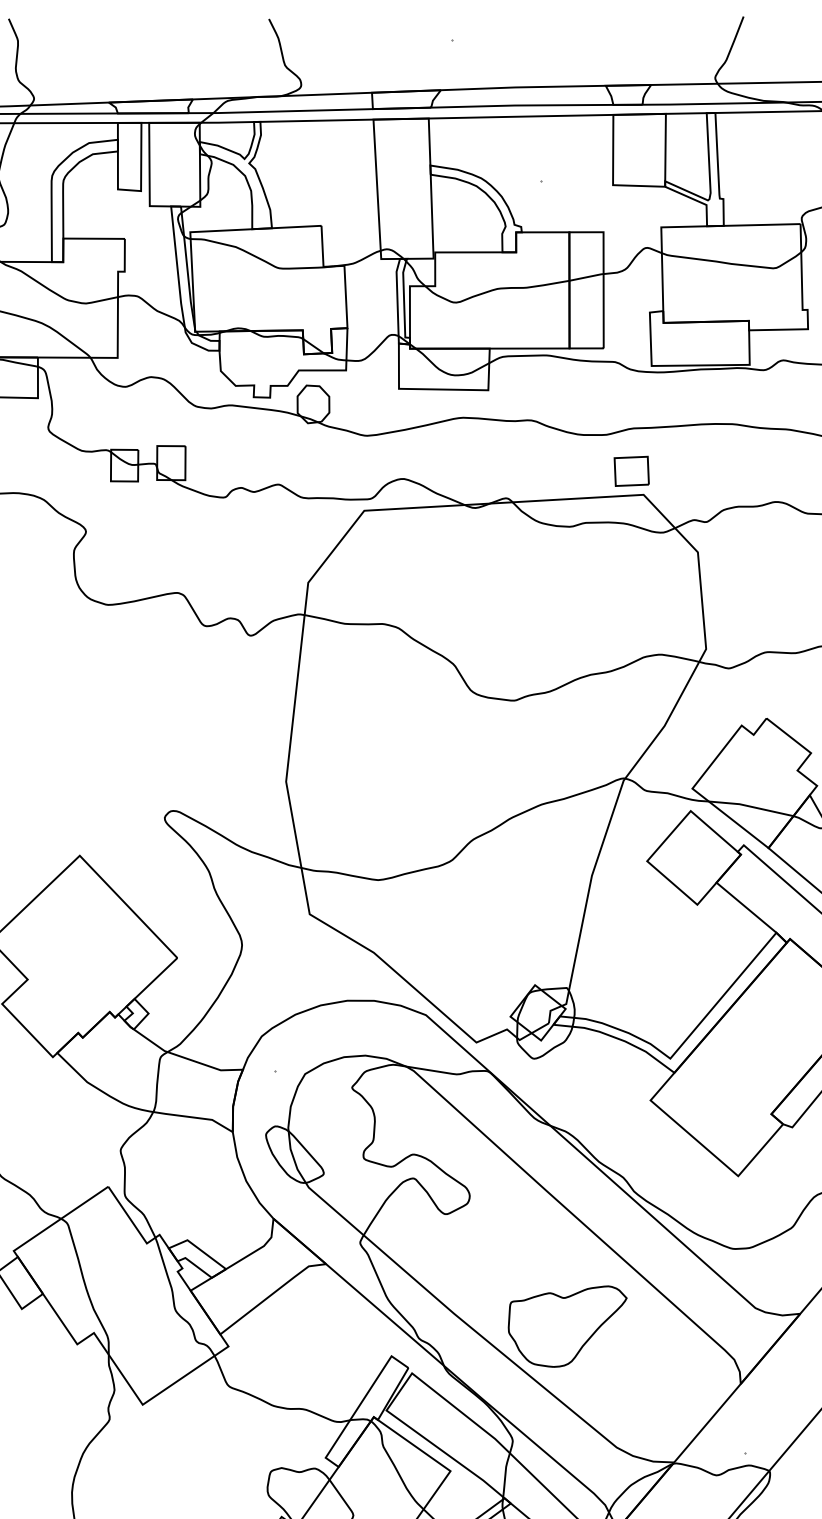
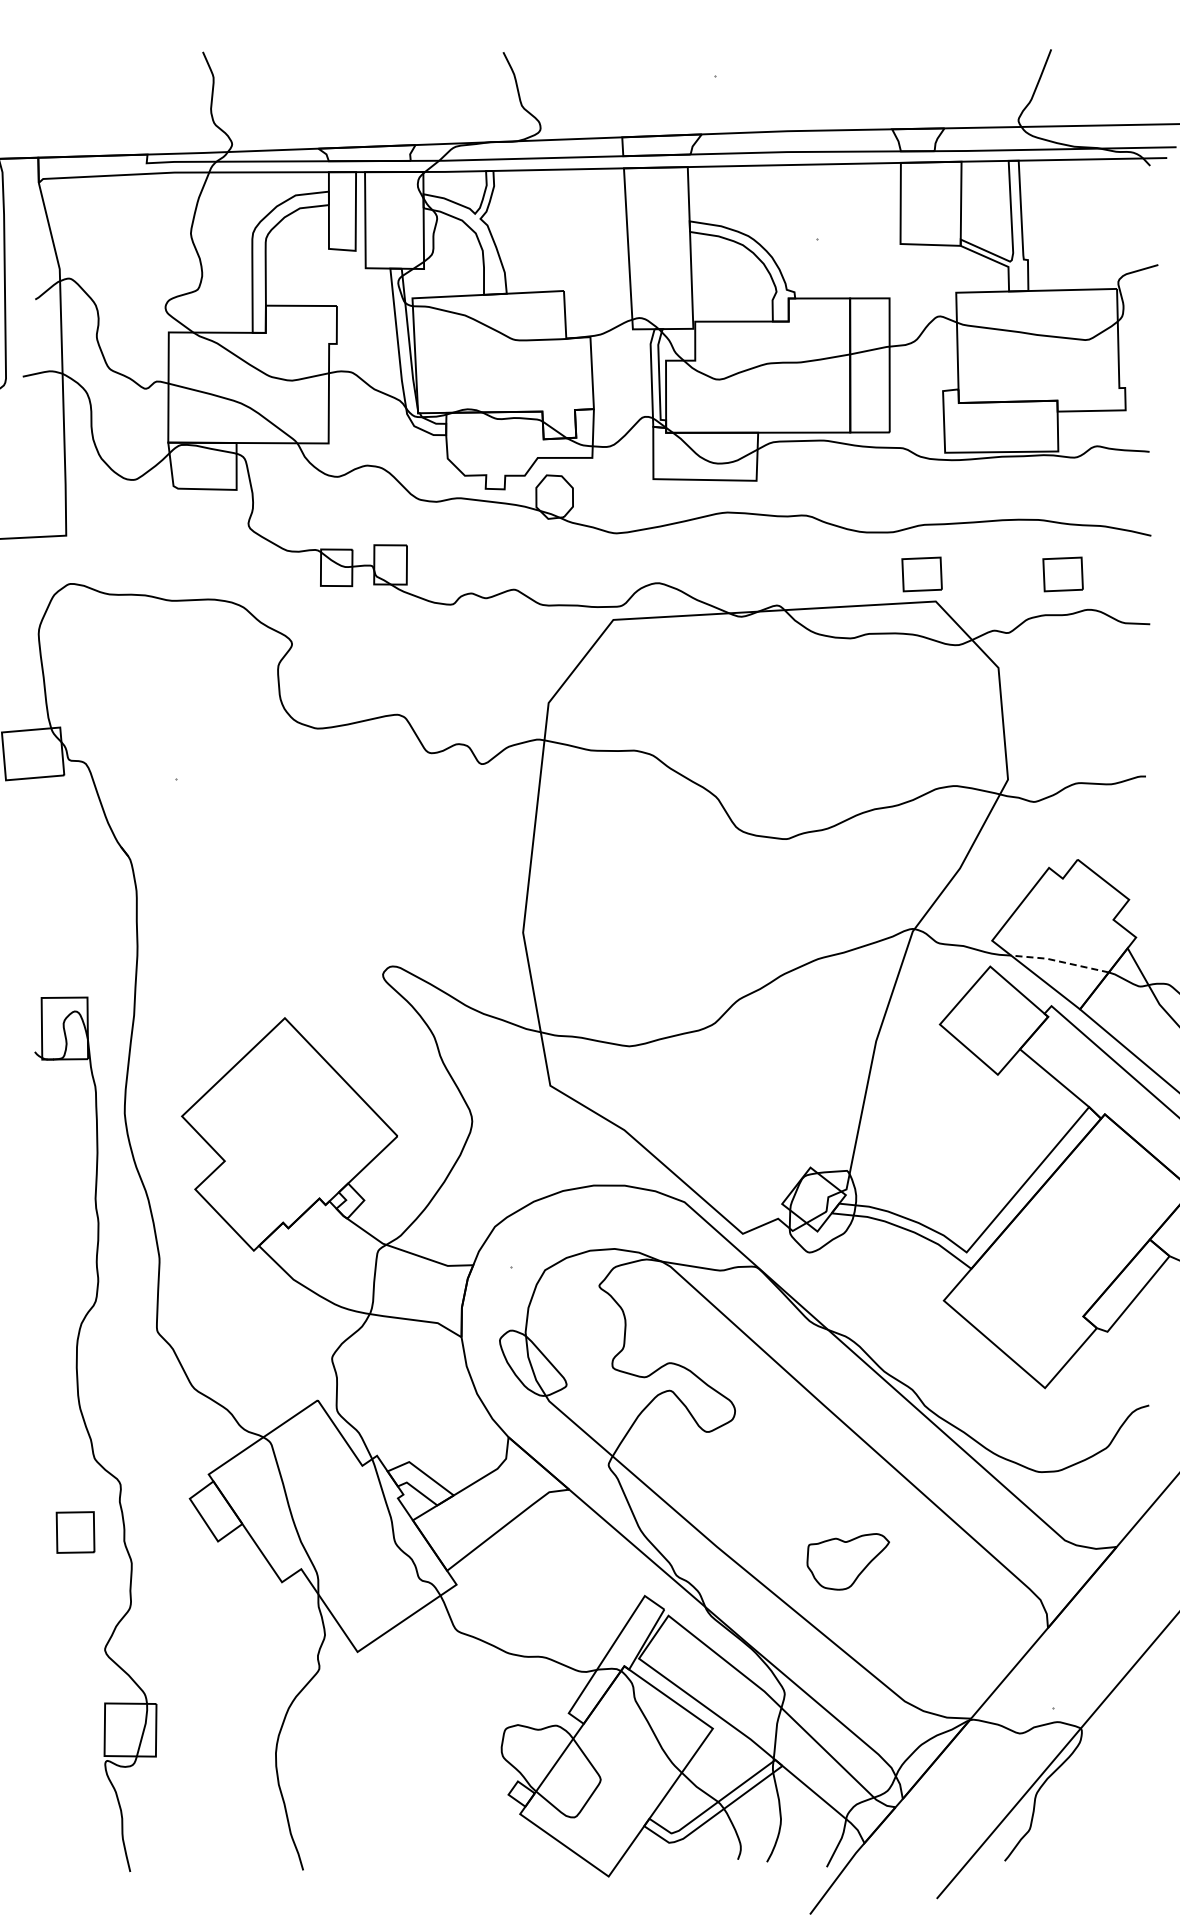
part: (753, 471) -> (1062, 574), added
line: (750, 806) -> (1059, 961), solid -> dashed
part: (567, 1326) -> (848, 1561), size x0.6

